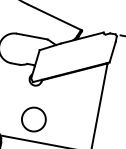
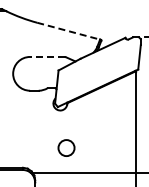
line: (54, 17) -> (68, 31), solid -> dashed
line: (31, 35) -> (46, 56), solid -> dashed
circle: (33, 118) -> (66, 147), size x0.6

